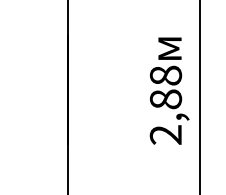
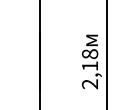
text: (166, 100) -> (90, 66), 2,88 -> 2,18

